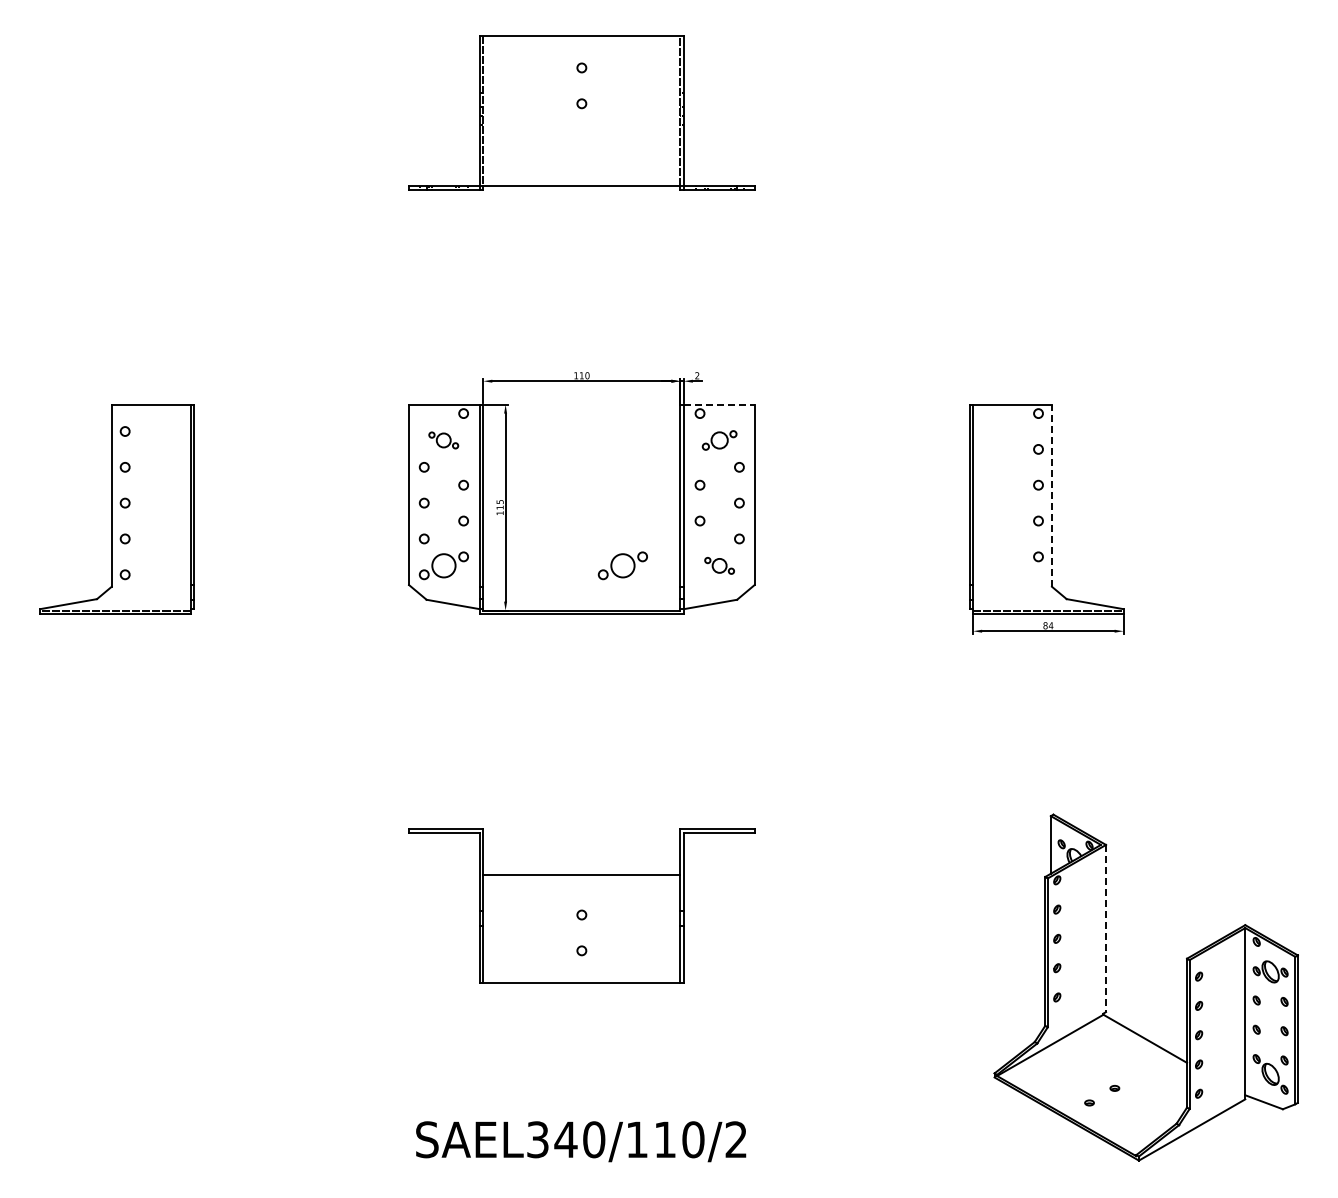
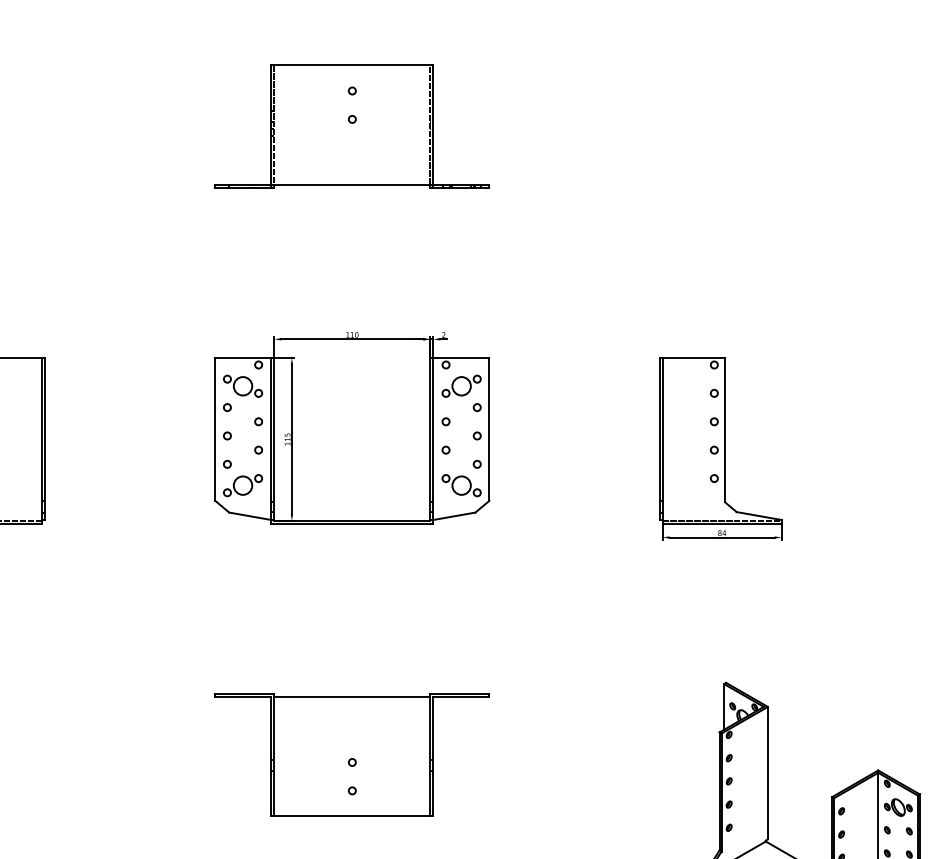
line: (719, 404) -> (461, 357), dashed -> solid
part: (443, 440) -> (242, 386), size x1.67
part: (719, 440) -> (461, 386), size x1.43
line: (1051, 495) -> (724, 429), dashed -> solid
part: (622, 565) -> (384, 485), removed
part: (719, 565) -> (461, 485), size x1.67
line: (581, 874) -> (352, 697), moved
line: (1106, 928) -> (768, 773), dashed -> solid

